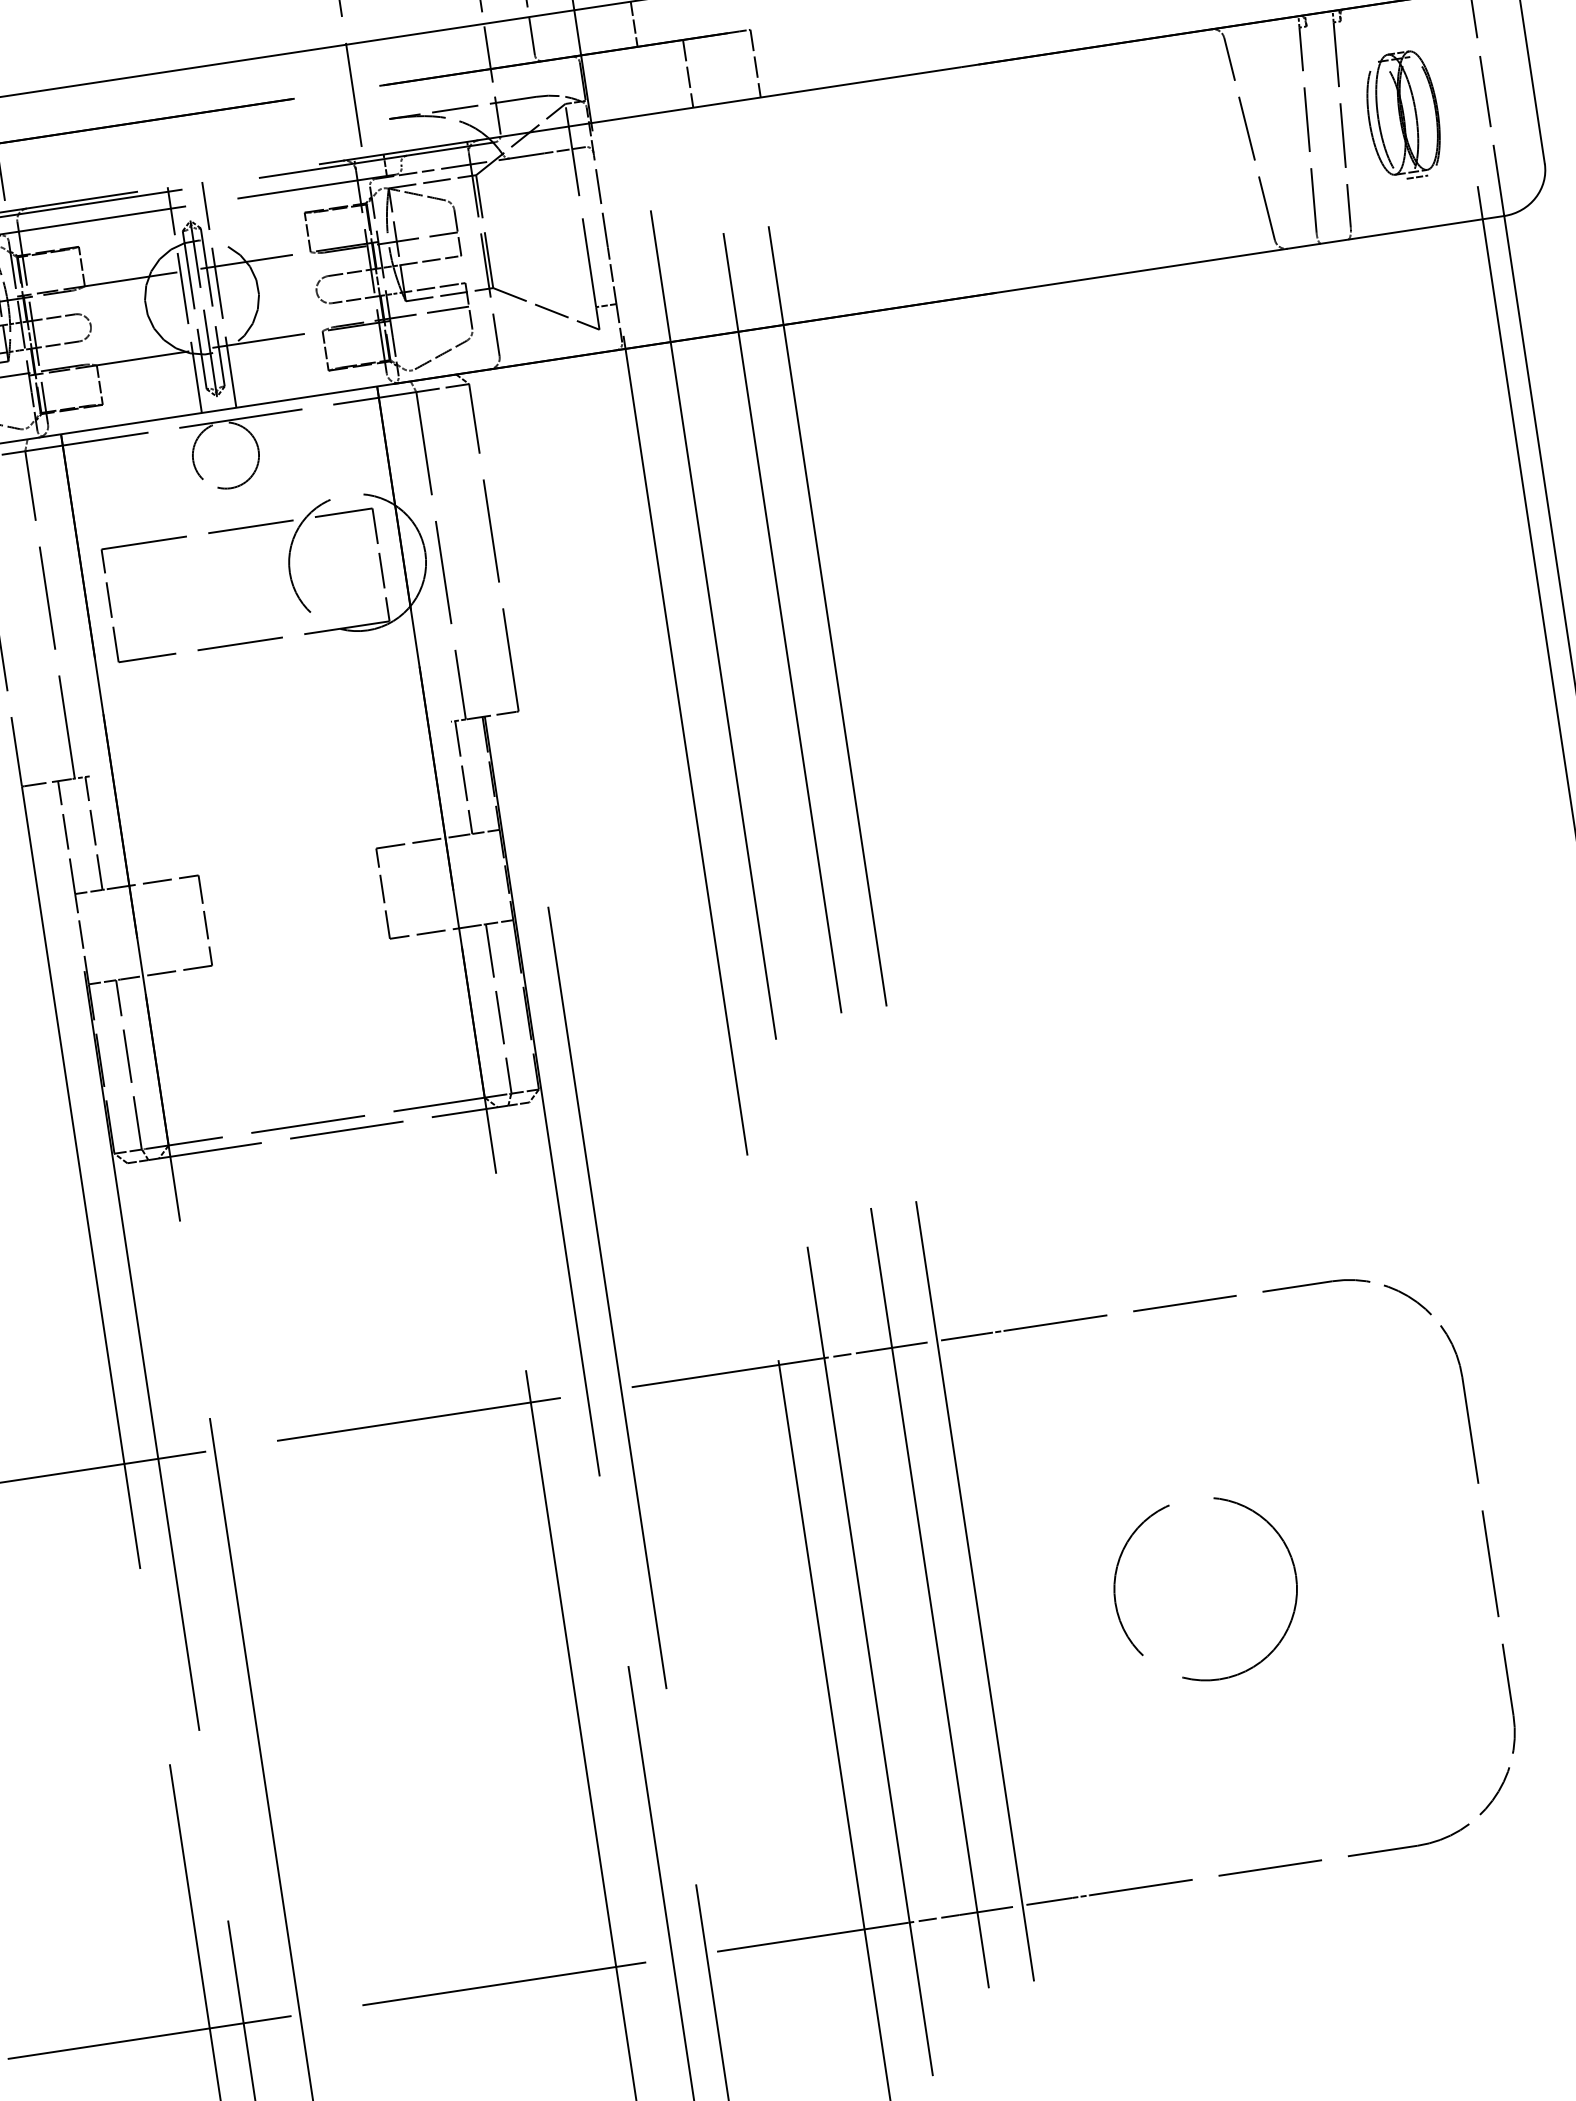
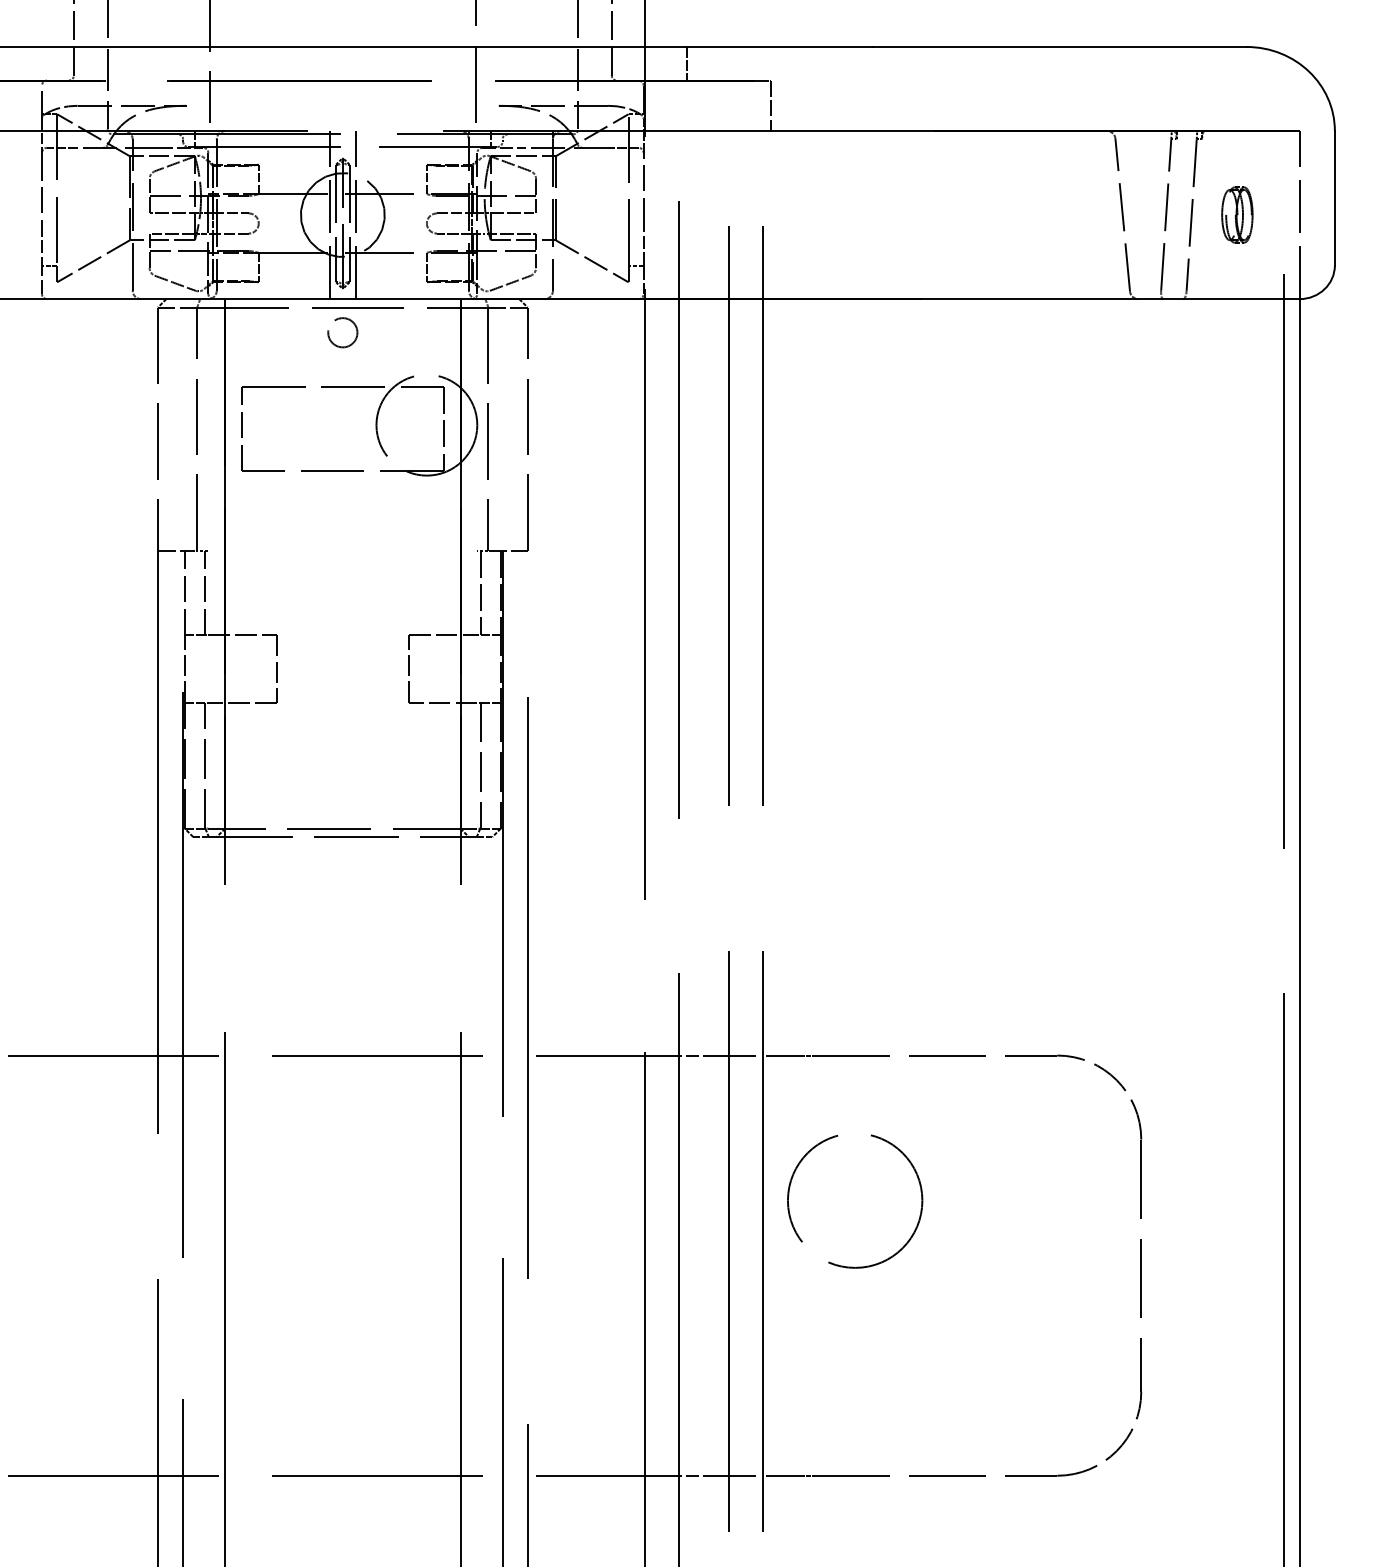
line: (688, 73) -> (721, 105), removed
part: (1403, 114) -> (1237, 214), size x0.6
circle: (225, 455) -> (342, 332), size x0.6
circle: (1206, 1590) -> (855, 1201), moved

